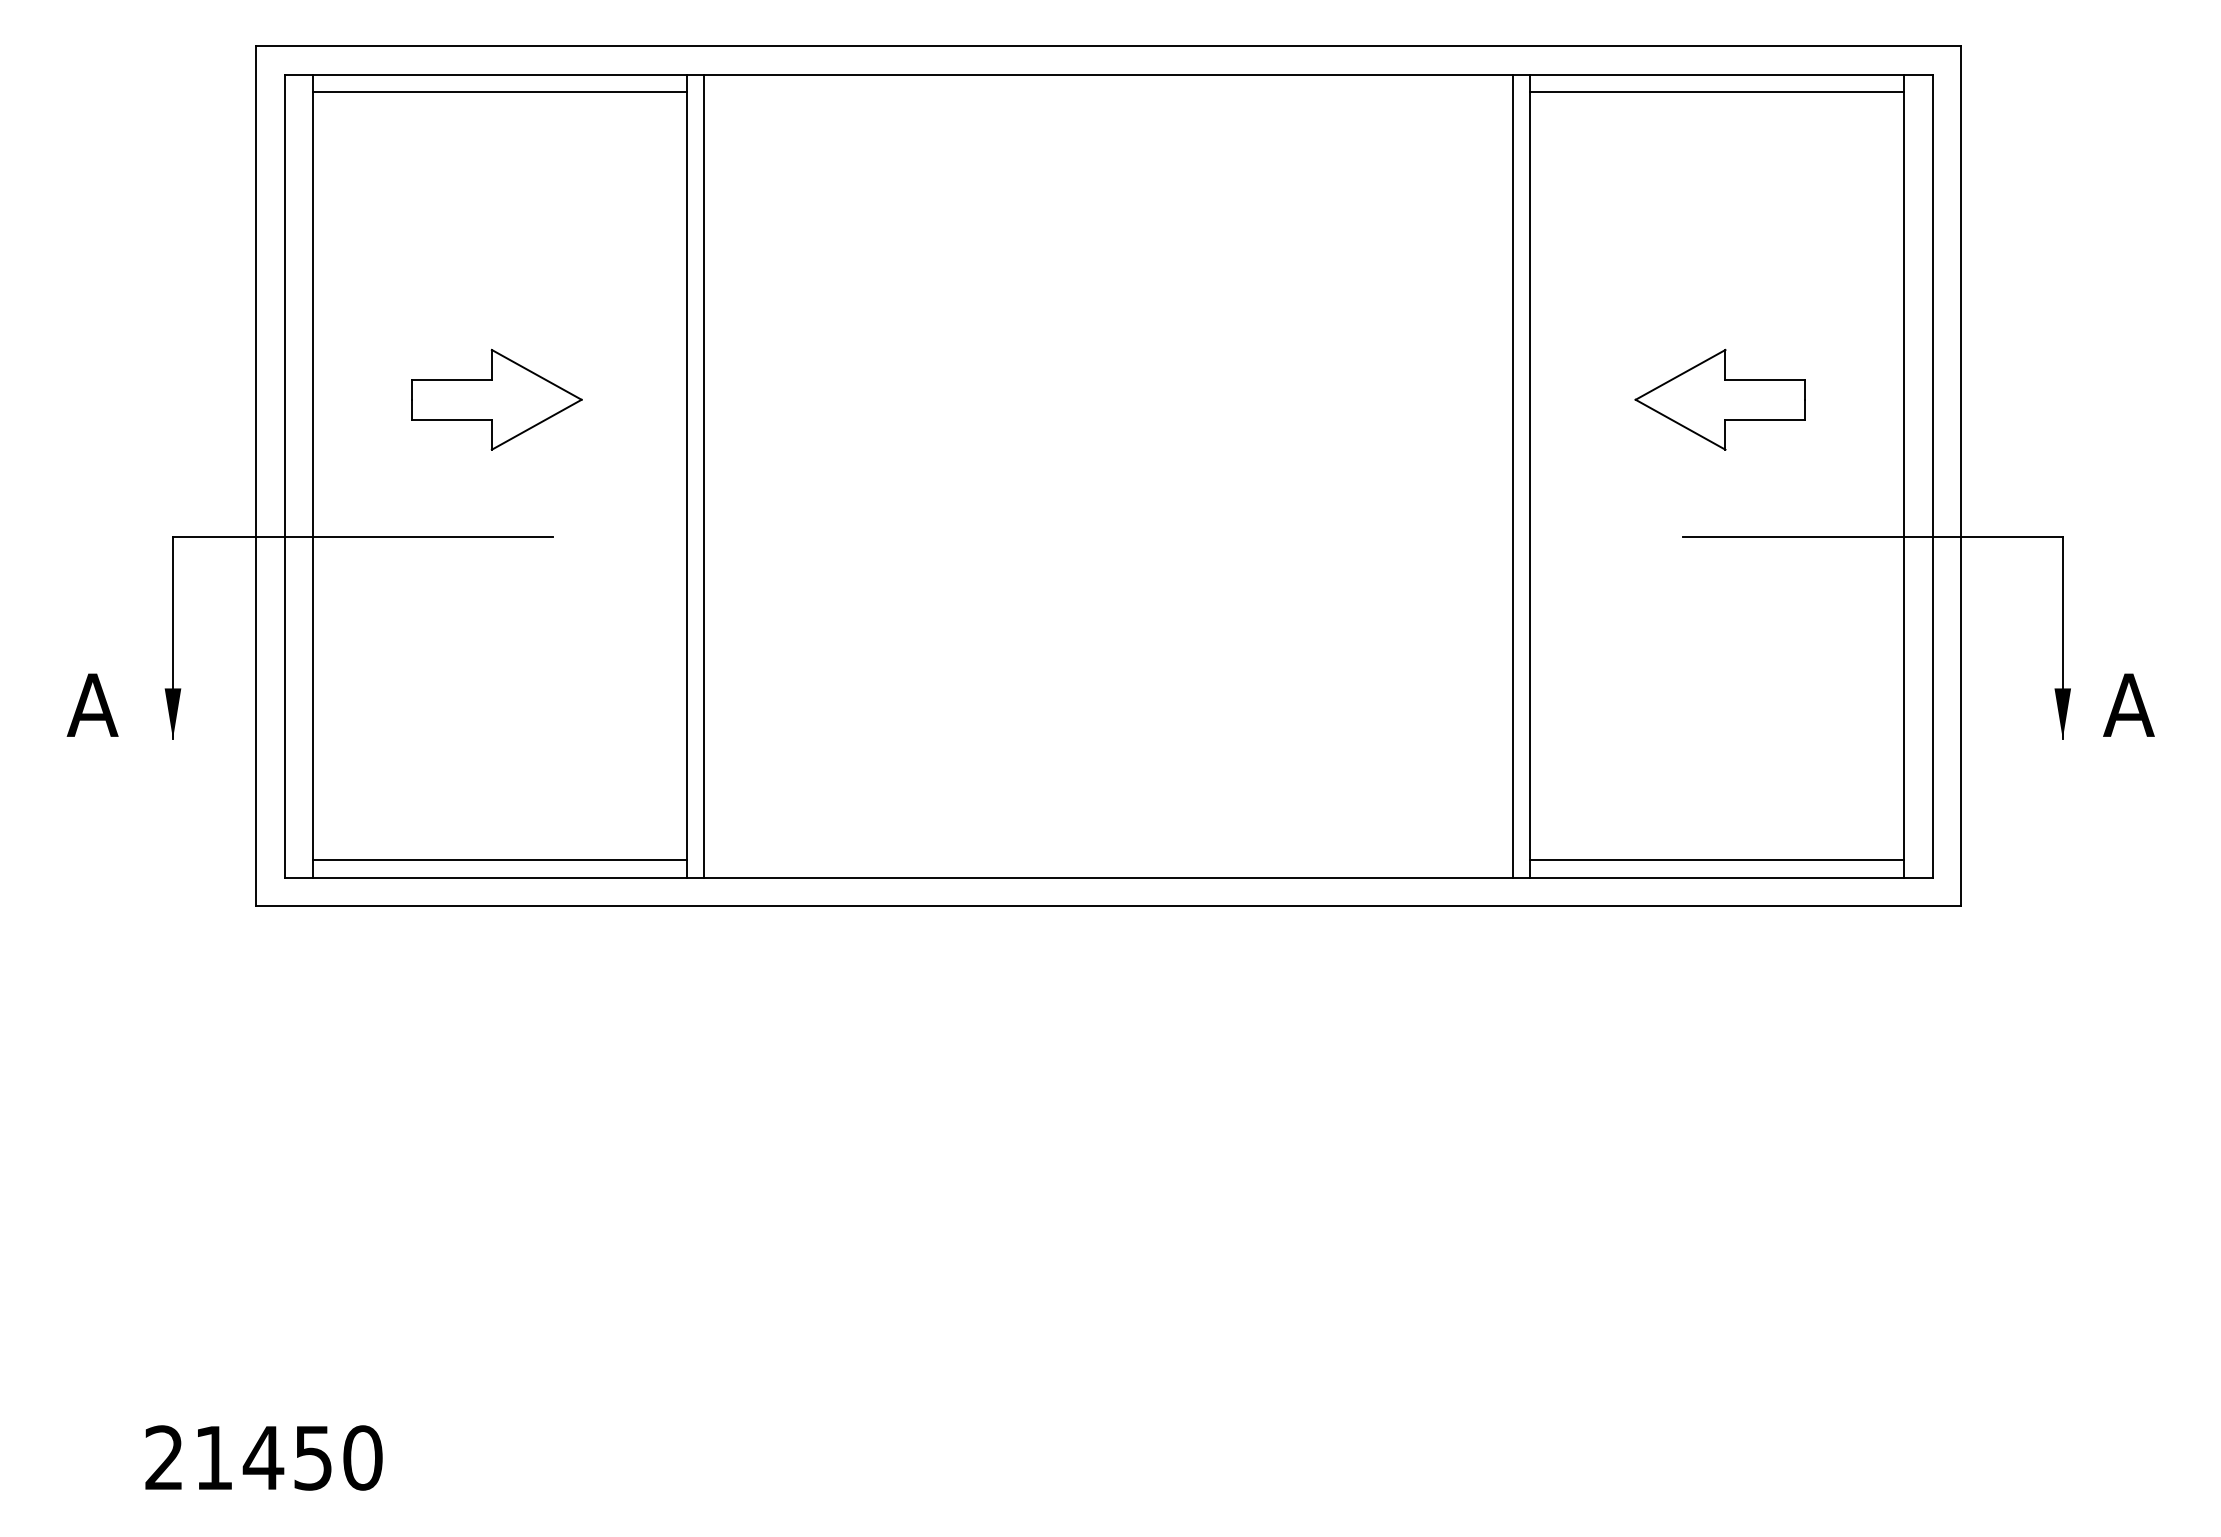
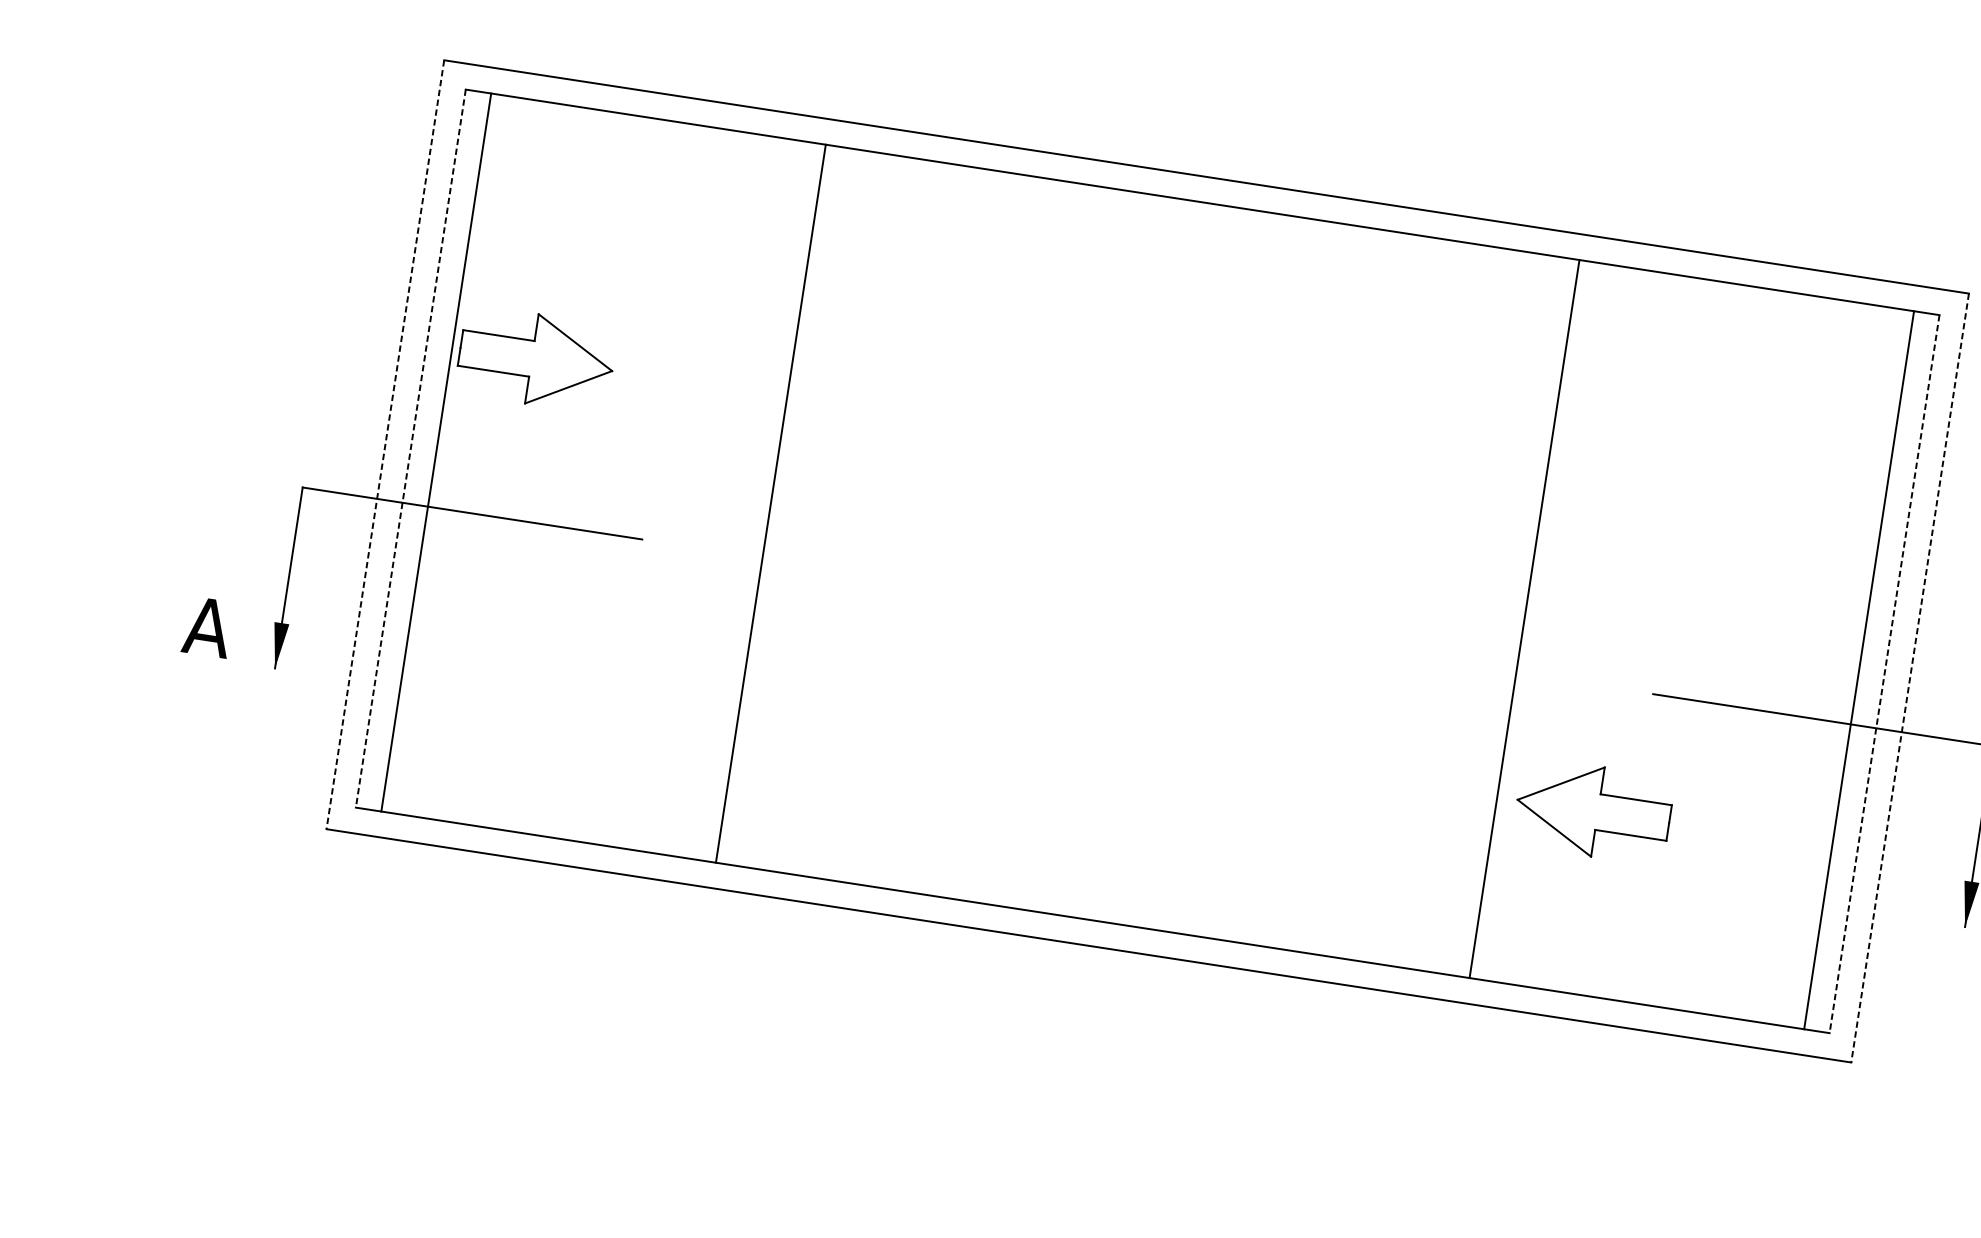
line: (500, 91) -> (656, 134), removed
line: (1716, 91) -> (1743, 300), removed
part: (496, 399) -> (536, 359), moved
part: (1719, 399) -> (1592, 810), moved
line: (704, 475) -> (786, 505), removed
line: (1512, 475) -> (1508, 616), removed
line: (256, 476) -> (385, 445), solid -> dashed
line: (284, 476) -> (410, 448), solid -> dashed
line: (1932, 476) -> (1884, 674), solid -> dashed
line: (1961, 476) -> (1910, 678), solid -> dashed
line: (500, 860) -> (551, 821), removed
line: (1716, 860) -> (1638, 988), removed

